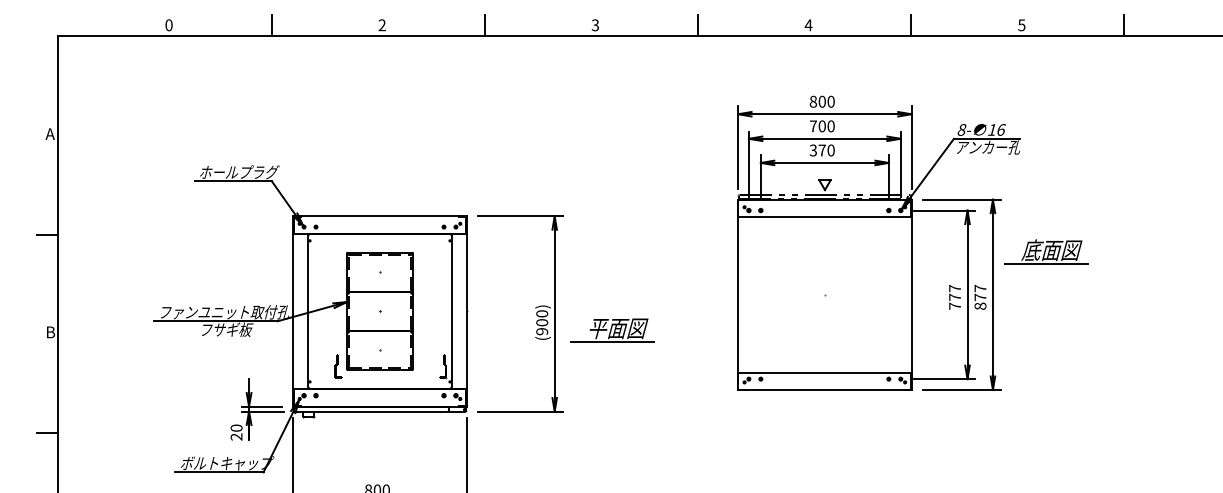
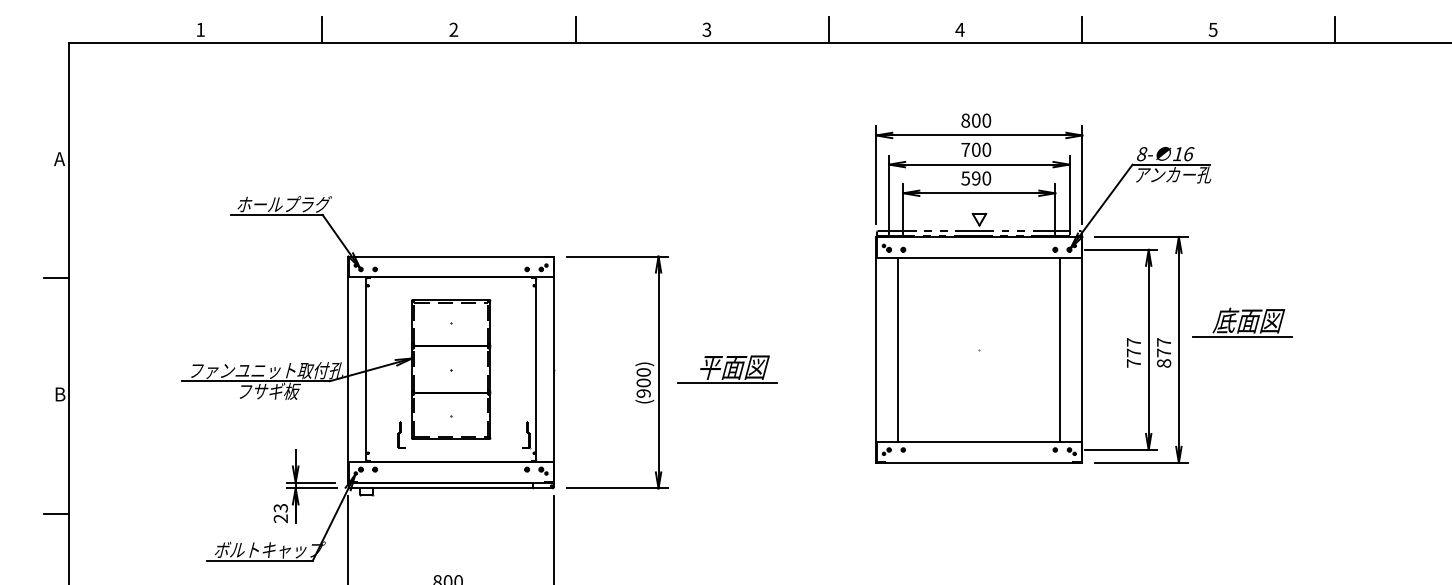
text: (168, 25) -> (200, 30), 0 -> 1
text: (817, 150) -> (970, 178), 370 -> 590
part: (1046, 251) -> (1242, 322), moved
line: (756, 294) -> (898, 349), added
line: (893, 294) -> (1060, 349), added
part: (612, 330) -> (727, 369), moved
text: (236, 427) -> (280, 507), 20 -> 23

